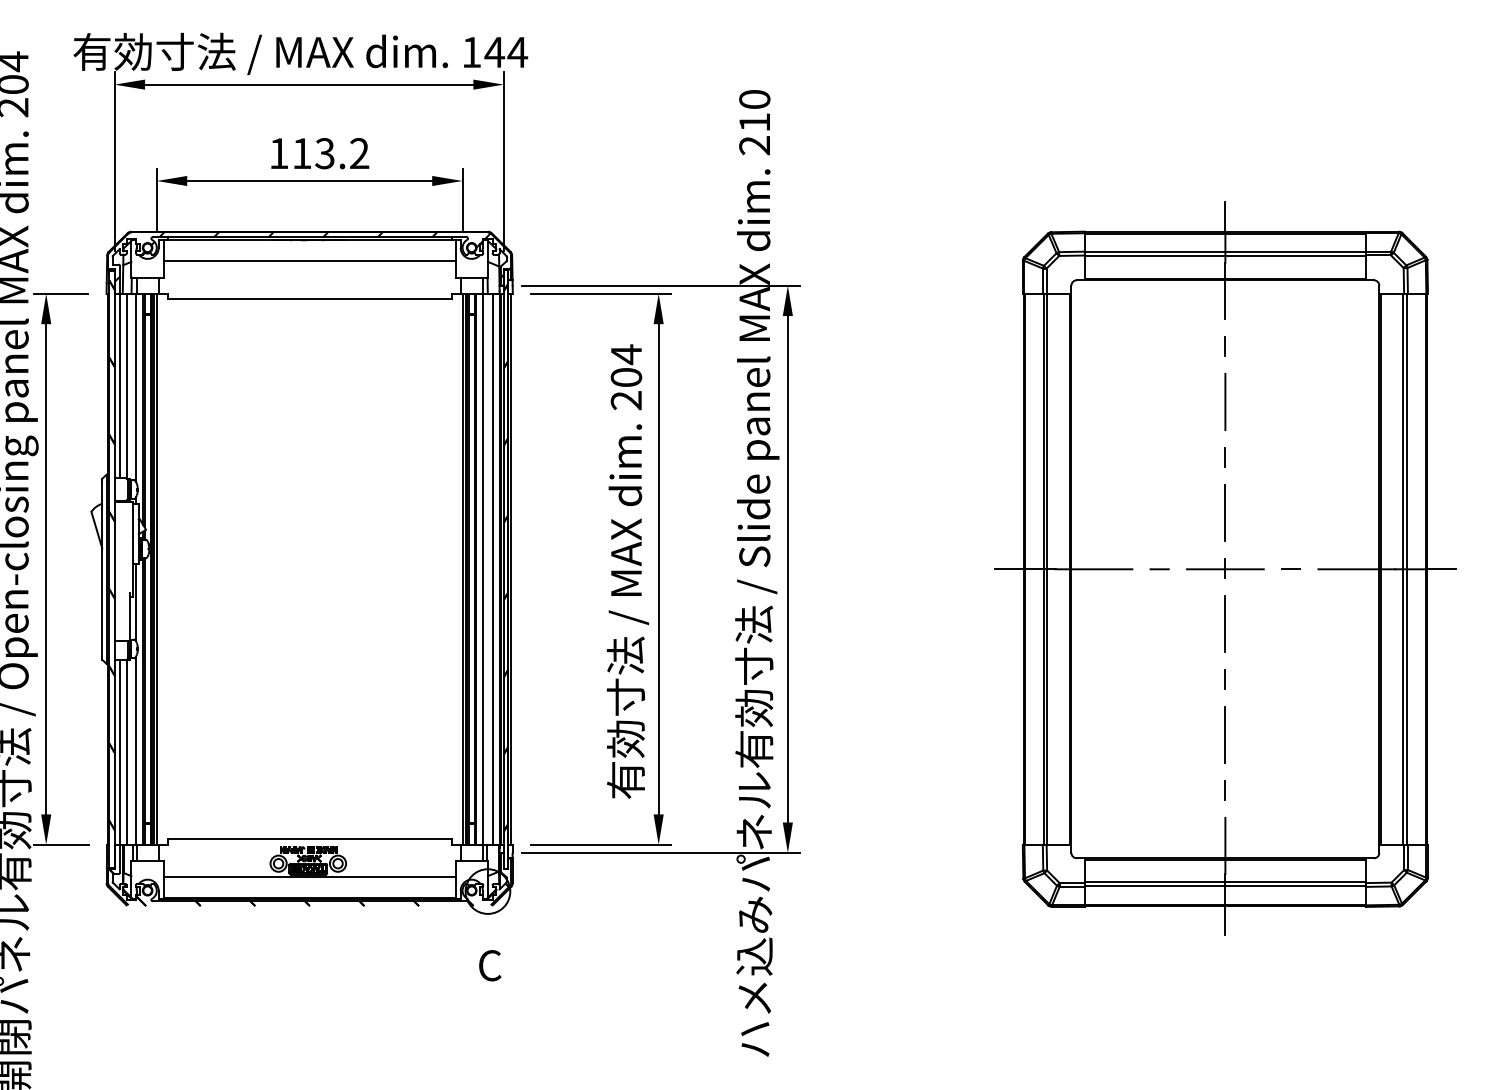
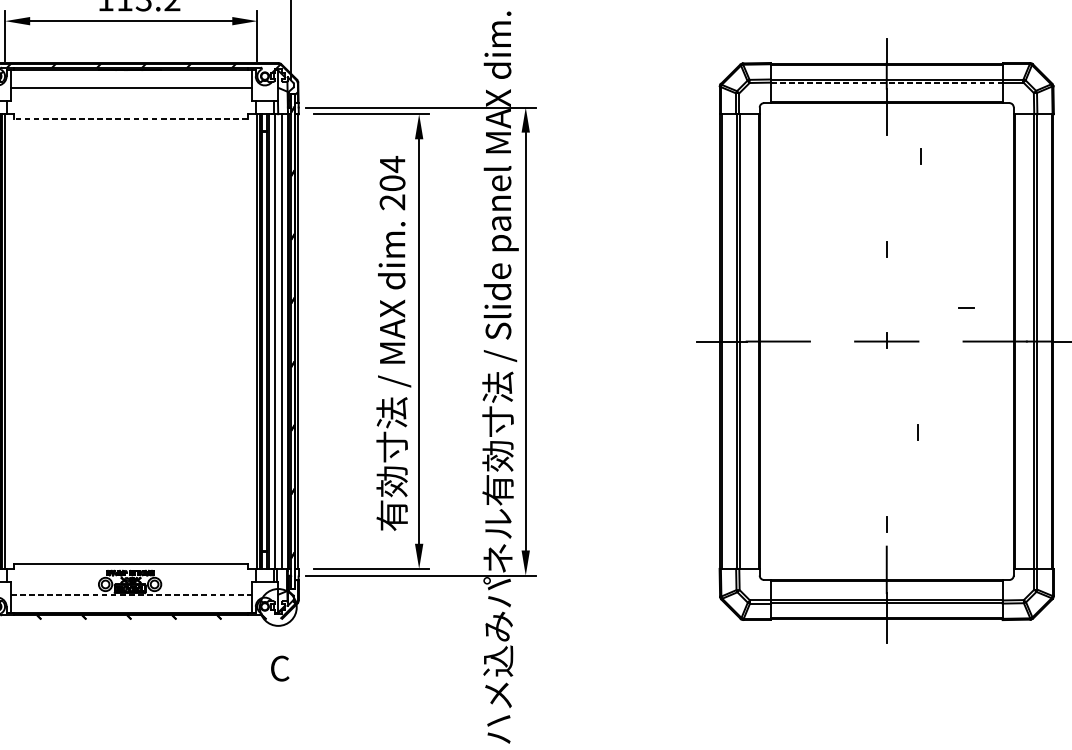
line: (1225, 256) -> (886, 83), solid -> dashed
line: (309, 299) -> (131, 118), solid -> dashed
line: (1224, 346) -> (920, 156), moved
line: (1225, 401) -> (886, 203), removed
line: (1225, 512) -> (886, 294), removed
line: (1290, 568) -> (966, 307), moved
line: (1159, 569) -> (832, 341), removed
line: (1225, 623) -> (886, 386), removed
line: (1224, 679) -> (917, 432), moved
line: (1225, 734) -> (886, 477), removed
line: (309, 876) -> (131, 595), solid -> dashed

